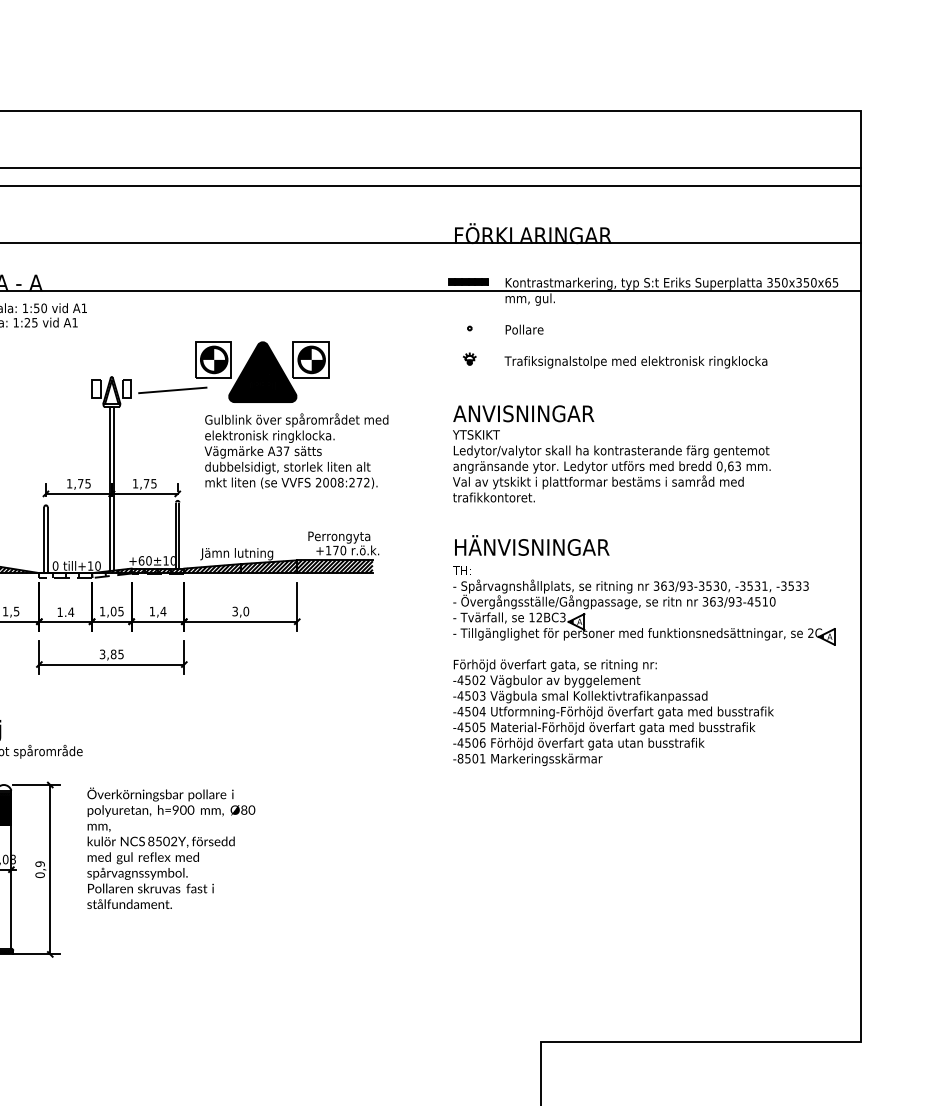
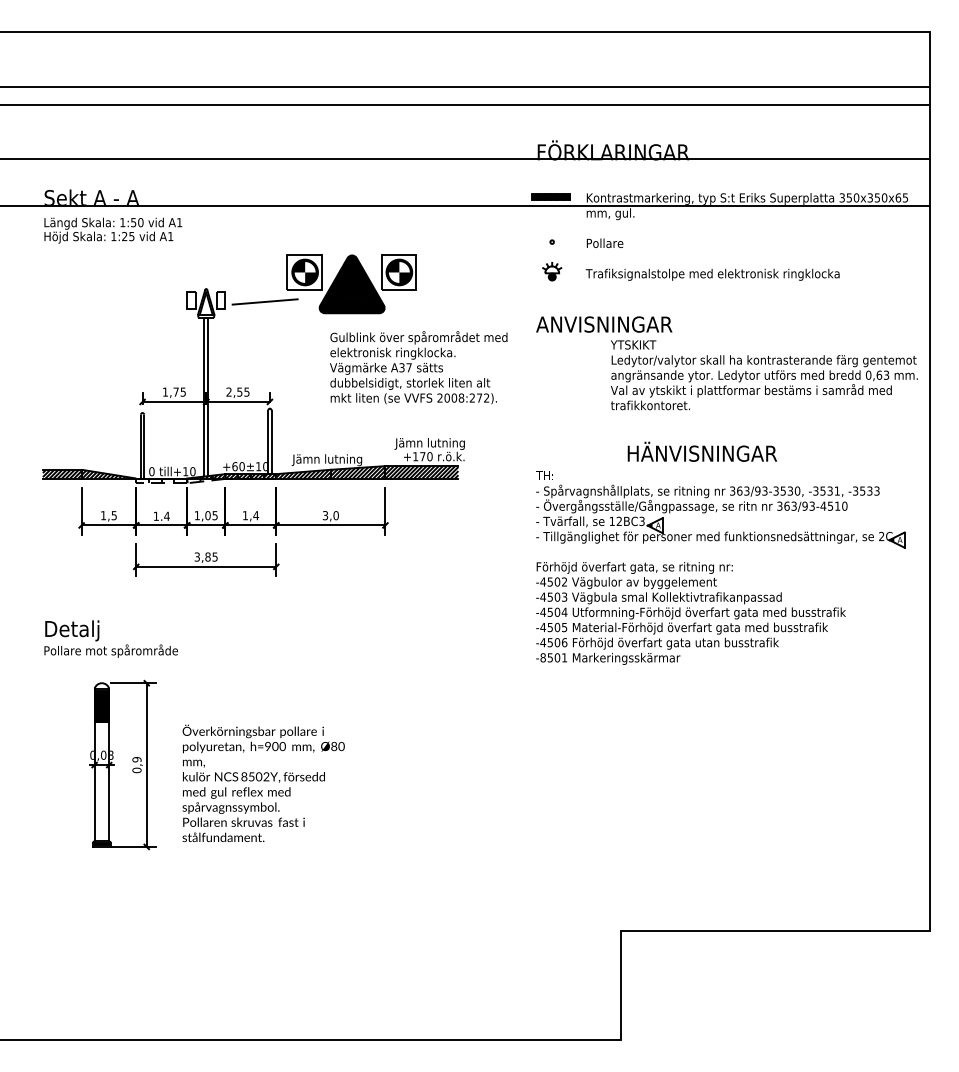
part: (469, 358) -> (551, 271), size x1.6
text: (296, 451) -> (418, 367), moved
text: (610, 466) -> (763, 375), moved
text: (141, 483) -> (234, 391), 1,75 -> 2,55
text: (342, 536) -> (429, 443), Perrongyta -> Jämn lutning
text: (532, 545) -> (702, 451), moved
text: (171, 848) -> (263, 783), moved

